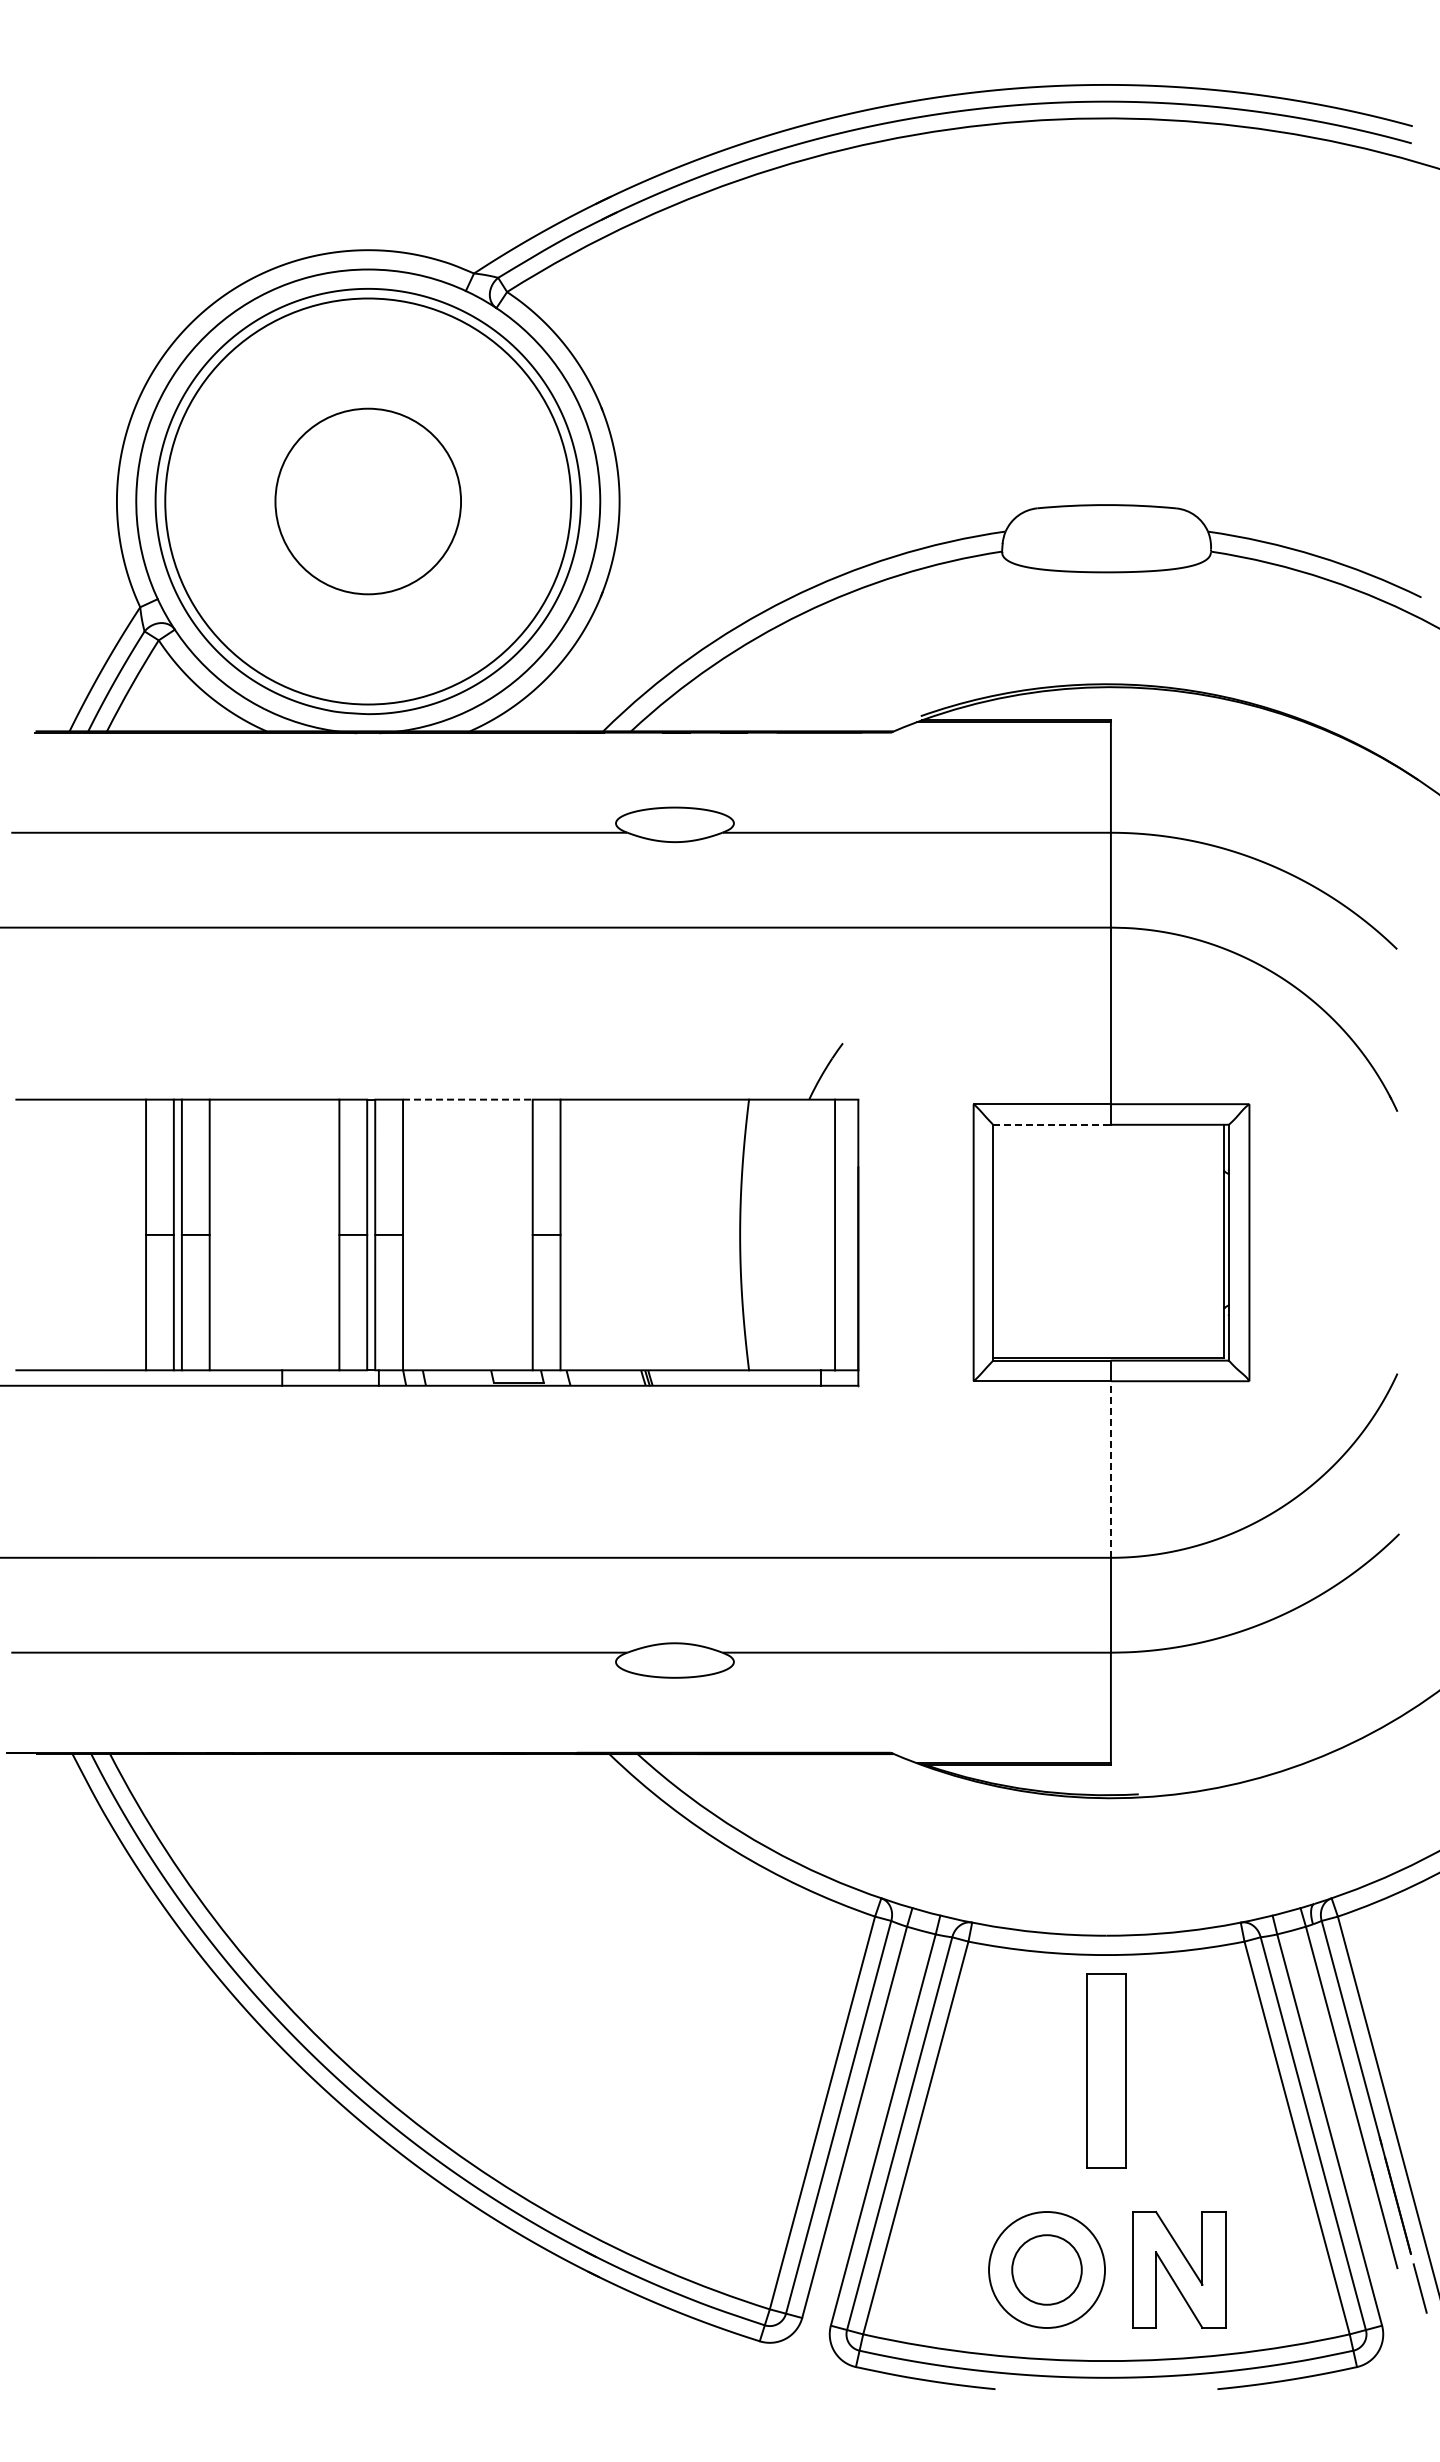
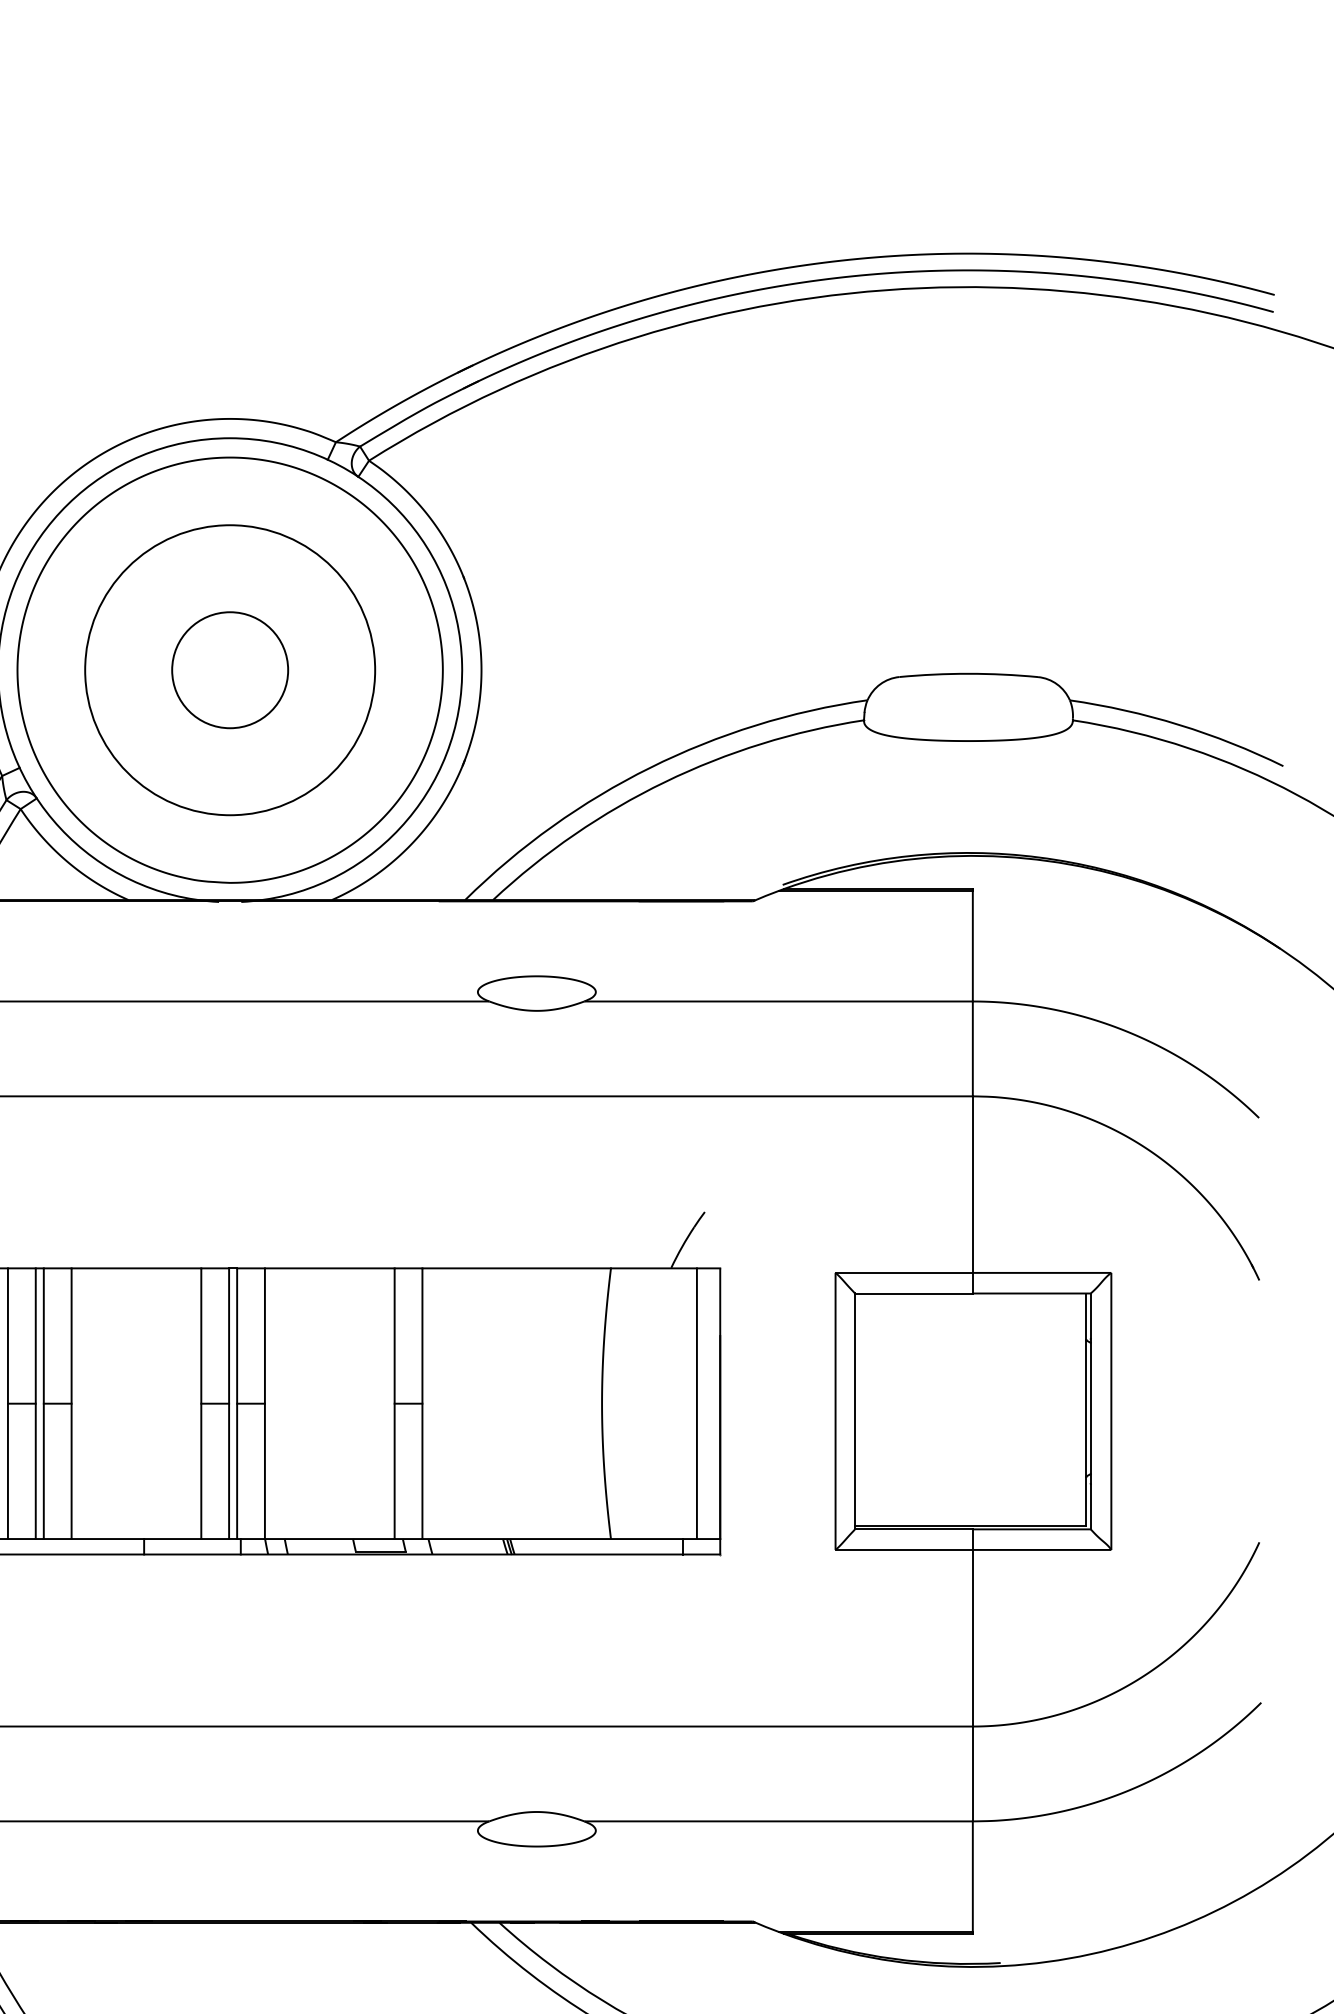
circle: (368, 501) -> (230, 670), size x0.62
circle: (368, 501) -> (230, 670), size x0.71
line: (467, 1099) -> (329, 1268), dashed -> solid
line: (1051, 1124) -> (913, 1293), dashed -> solid
line: (1110, 1469) -> (972, 1638), dashed -> solid

